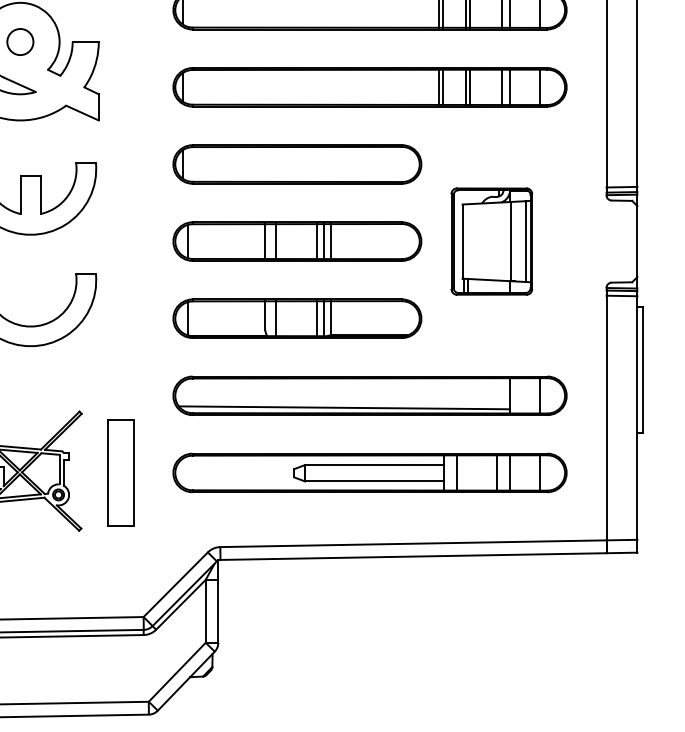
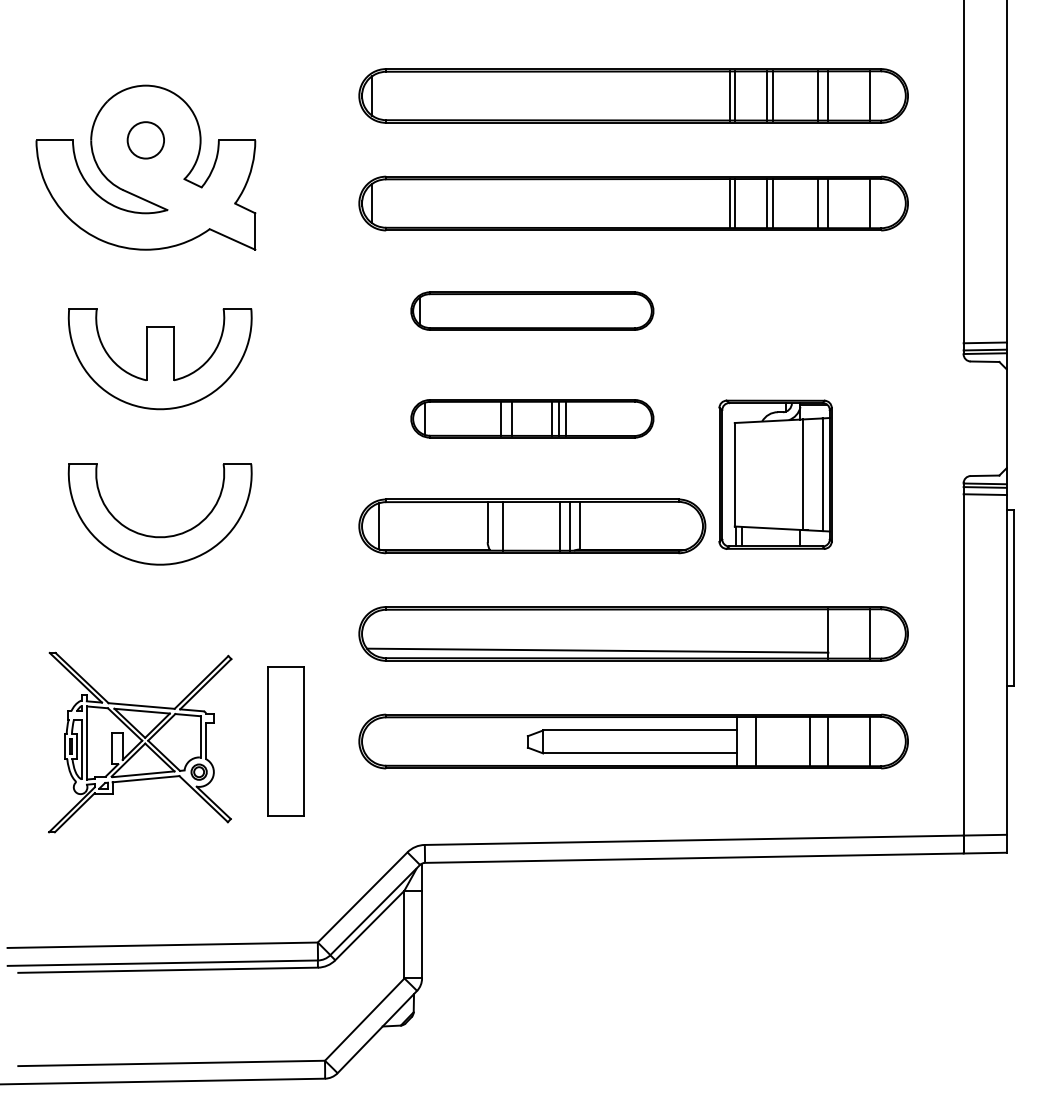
part: (297, 163) -> (532, 310), size x0.7
part: (297, 241) -> (532, 418), size x0.7
part: (491, 241) -> (775, 474), moved

